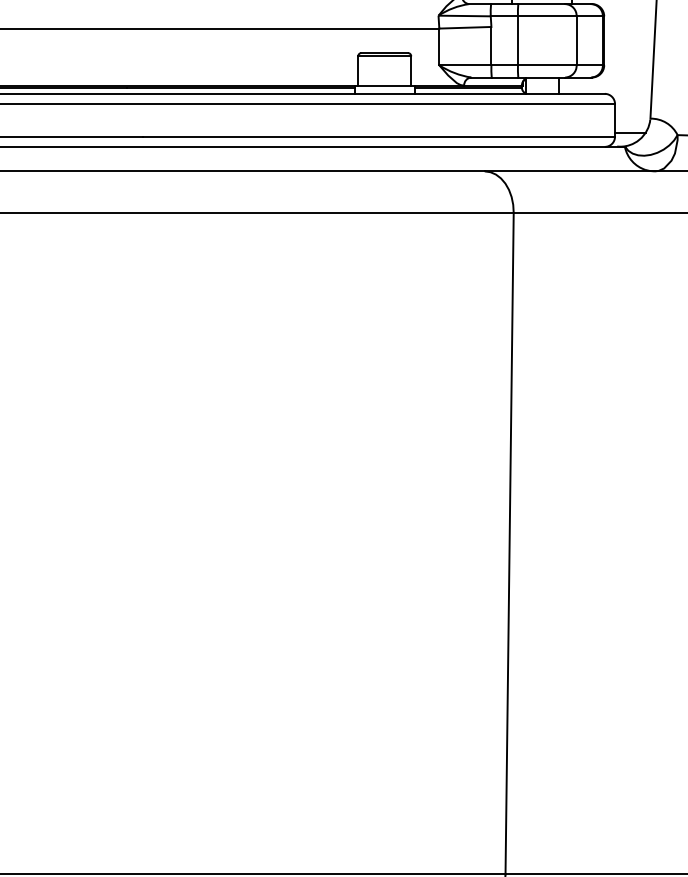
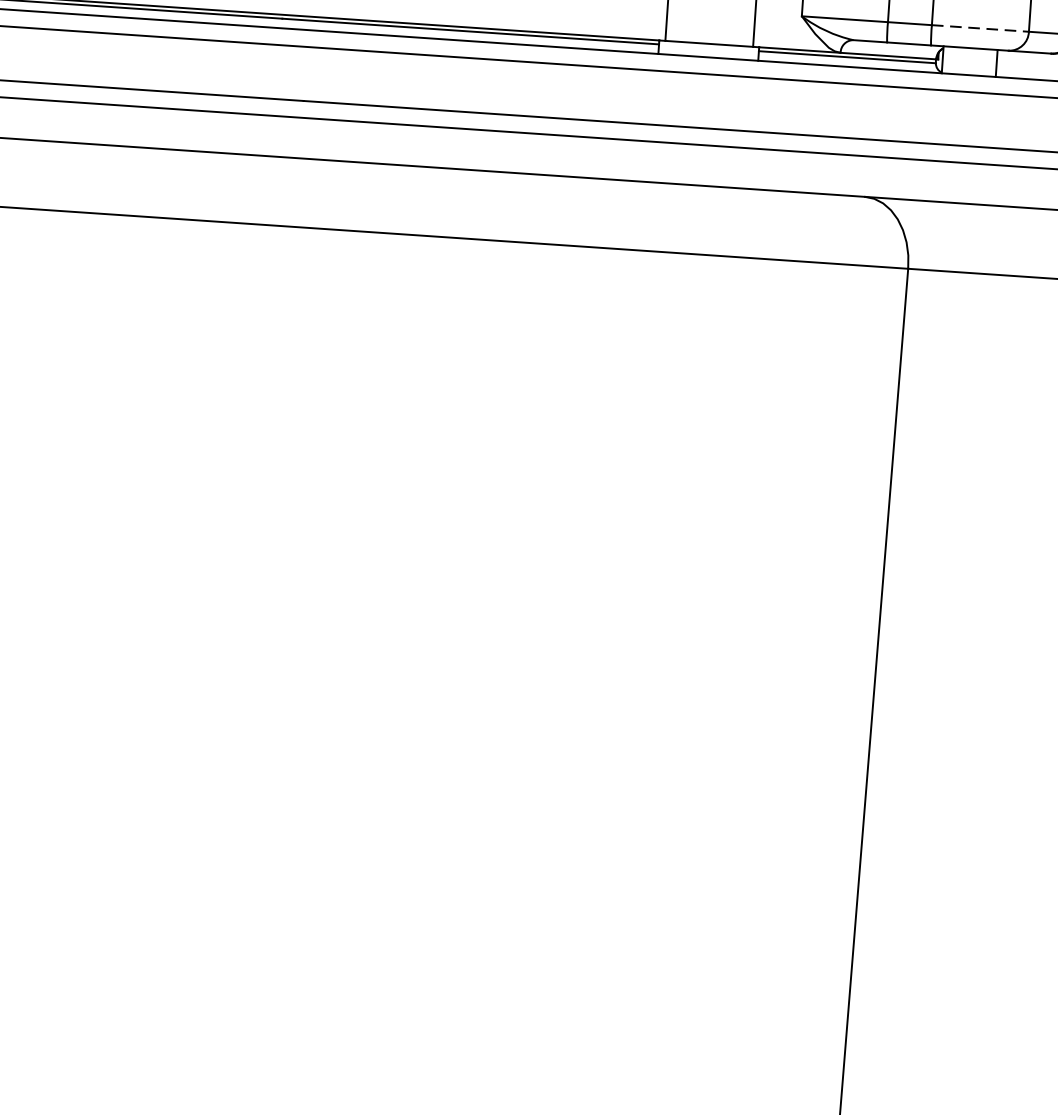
line: (547, 65) -> (980, 28), solid -> dashed

